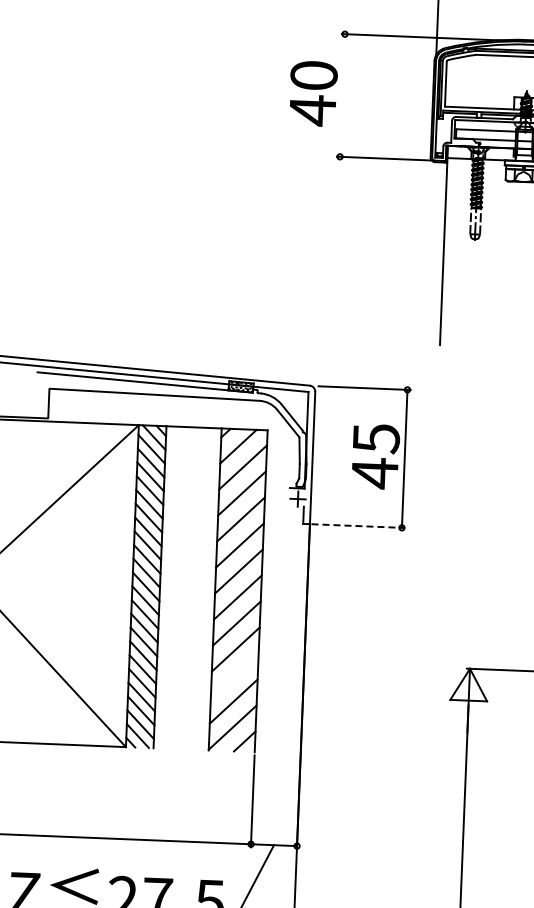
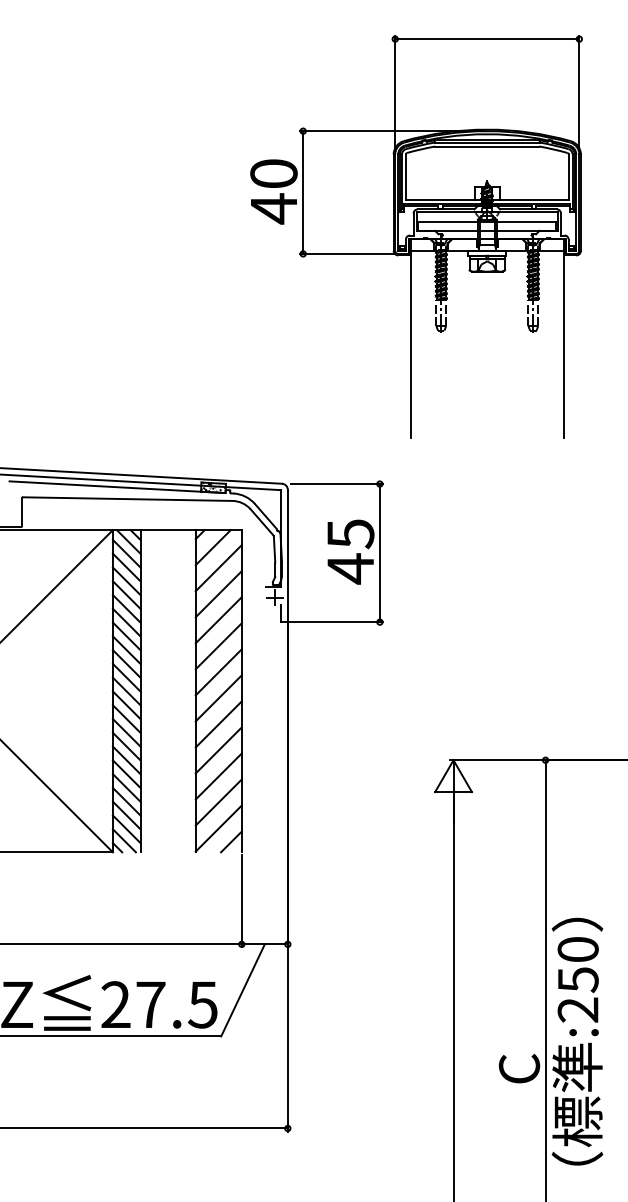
line: (342, 95) -> (303, 192), added
line: (358, 526) -> (336, 622), dashed -> solid
line: (234, 675) -> (218, 776), added

